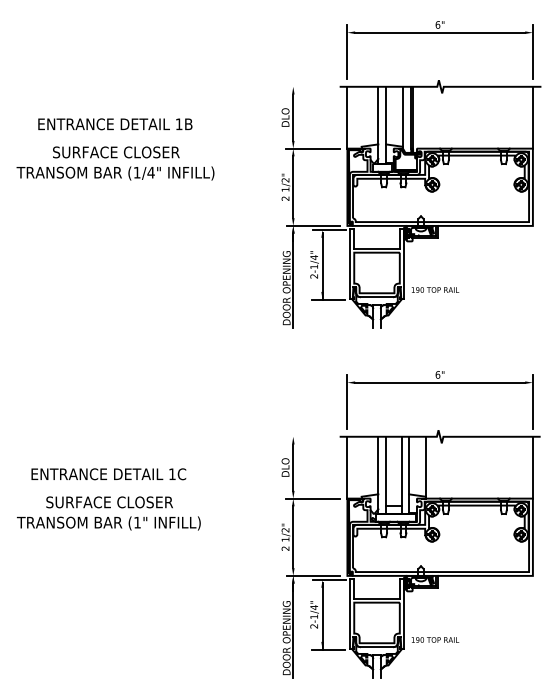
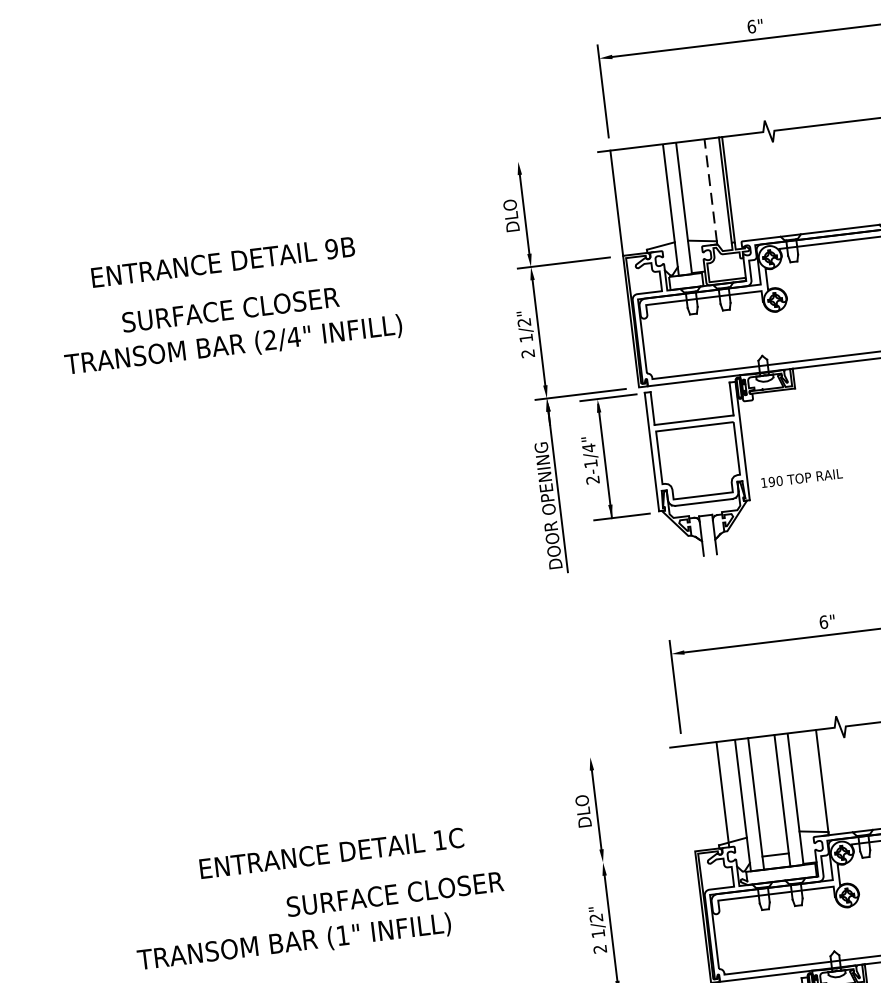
line: (402, 116) -> (710, 189), solid -> dashed
text: (178, 124) -> (330, 249), 1B -> 9B
text: (136, 172) -> (269, 339), (1/4" -> (2/4"
line: (347, 467) -> (722, 794), moved
text: (108, 474) -> (331, 853), moved
line: (312, 498) -> (635, 858), removed
text: (109, 502) -> (394, 894), moved

